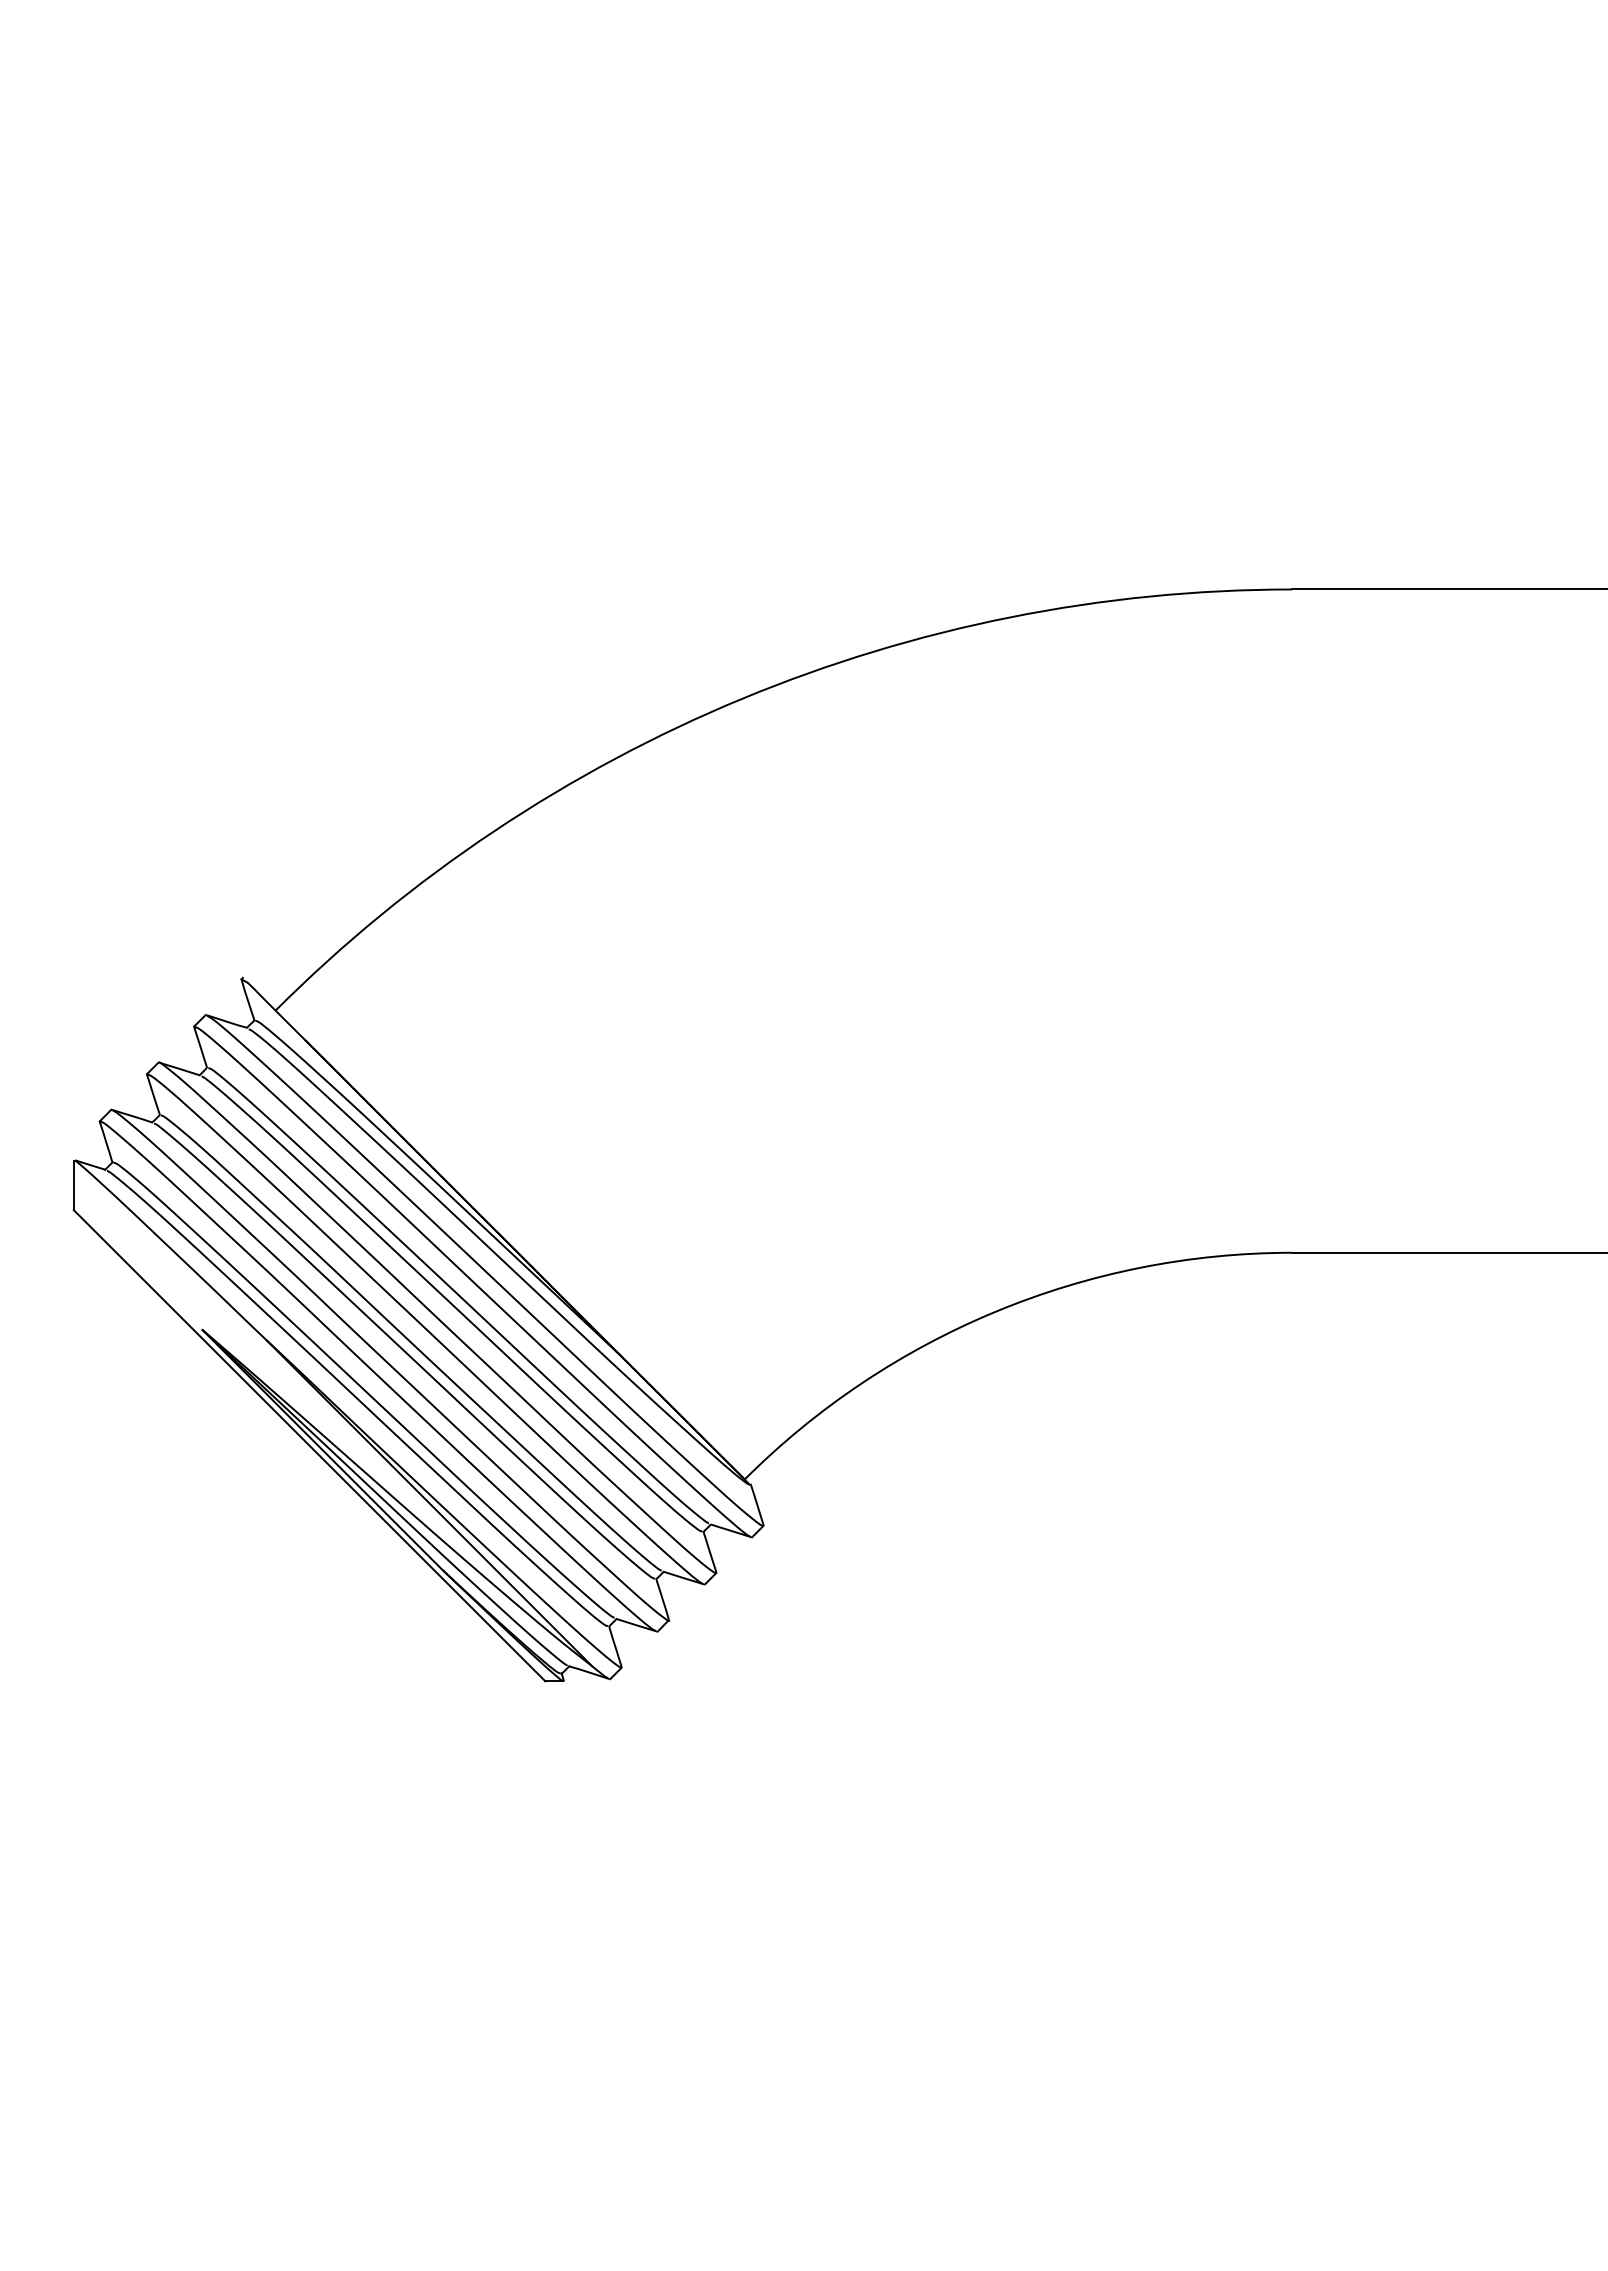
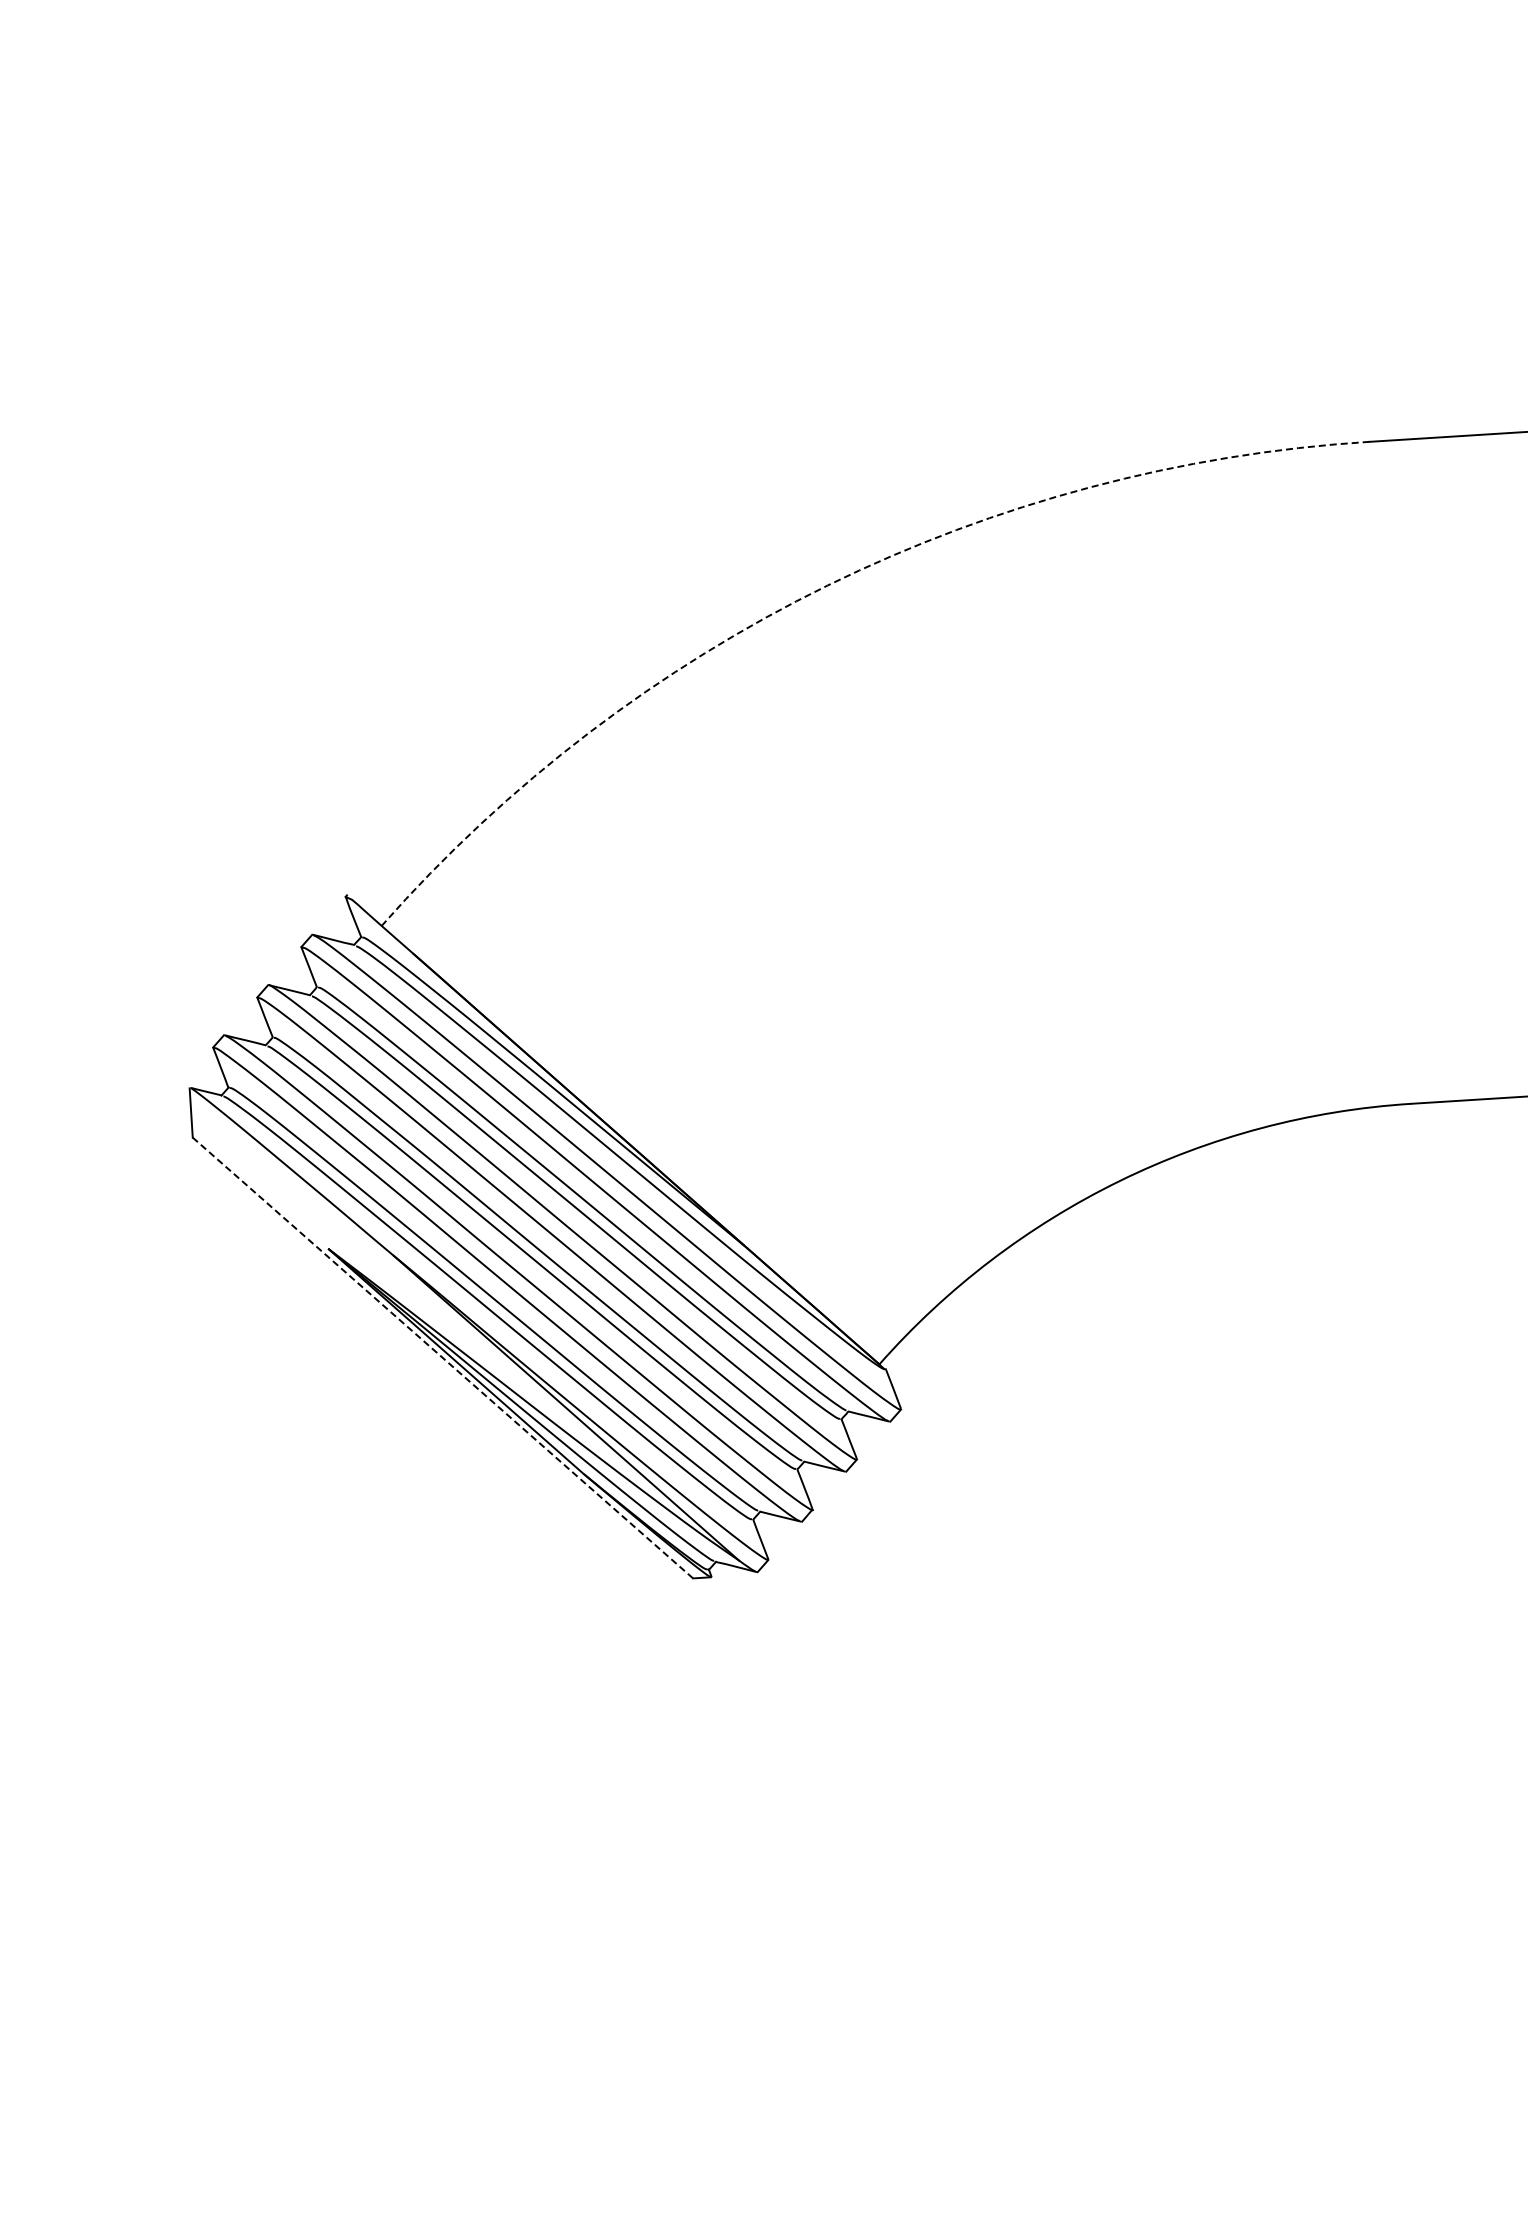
arc: (742, 698) -> (828, 585), solid -> dashed
line: (309, 1445) -> (442, 1357), solid -> dashed

